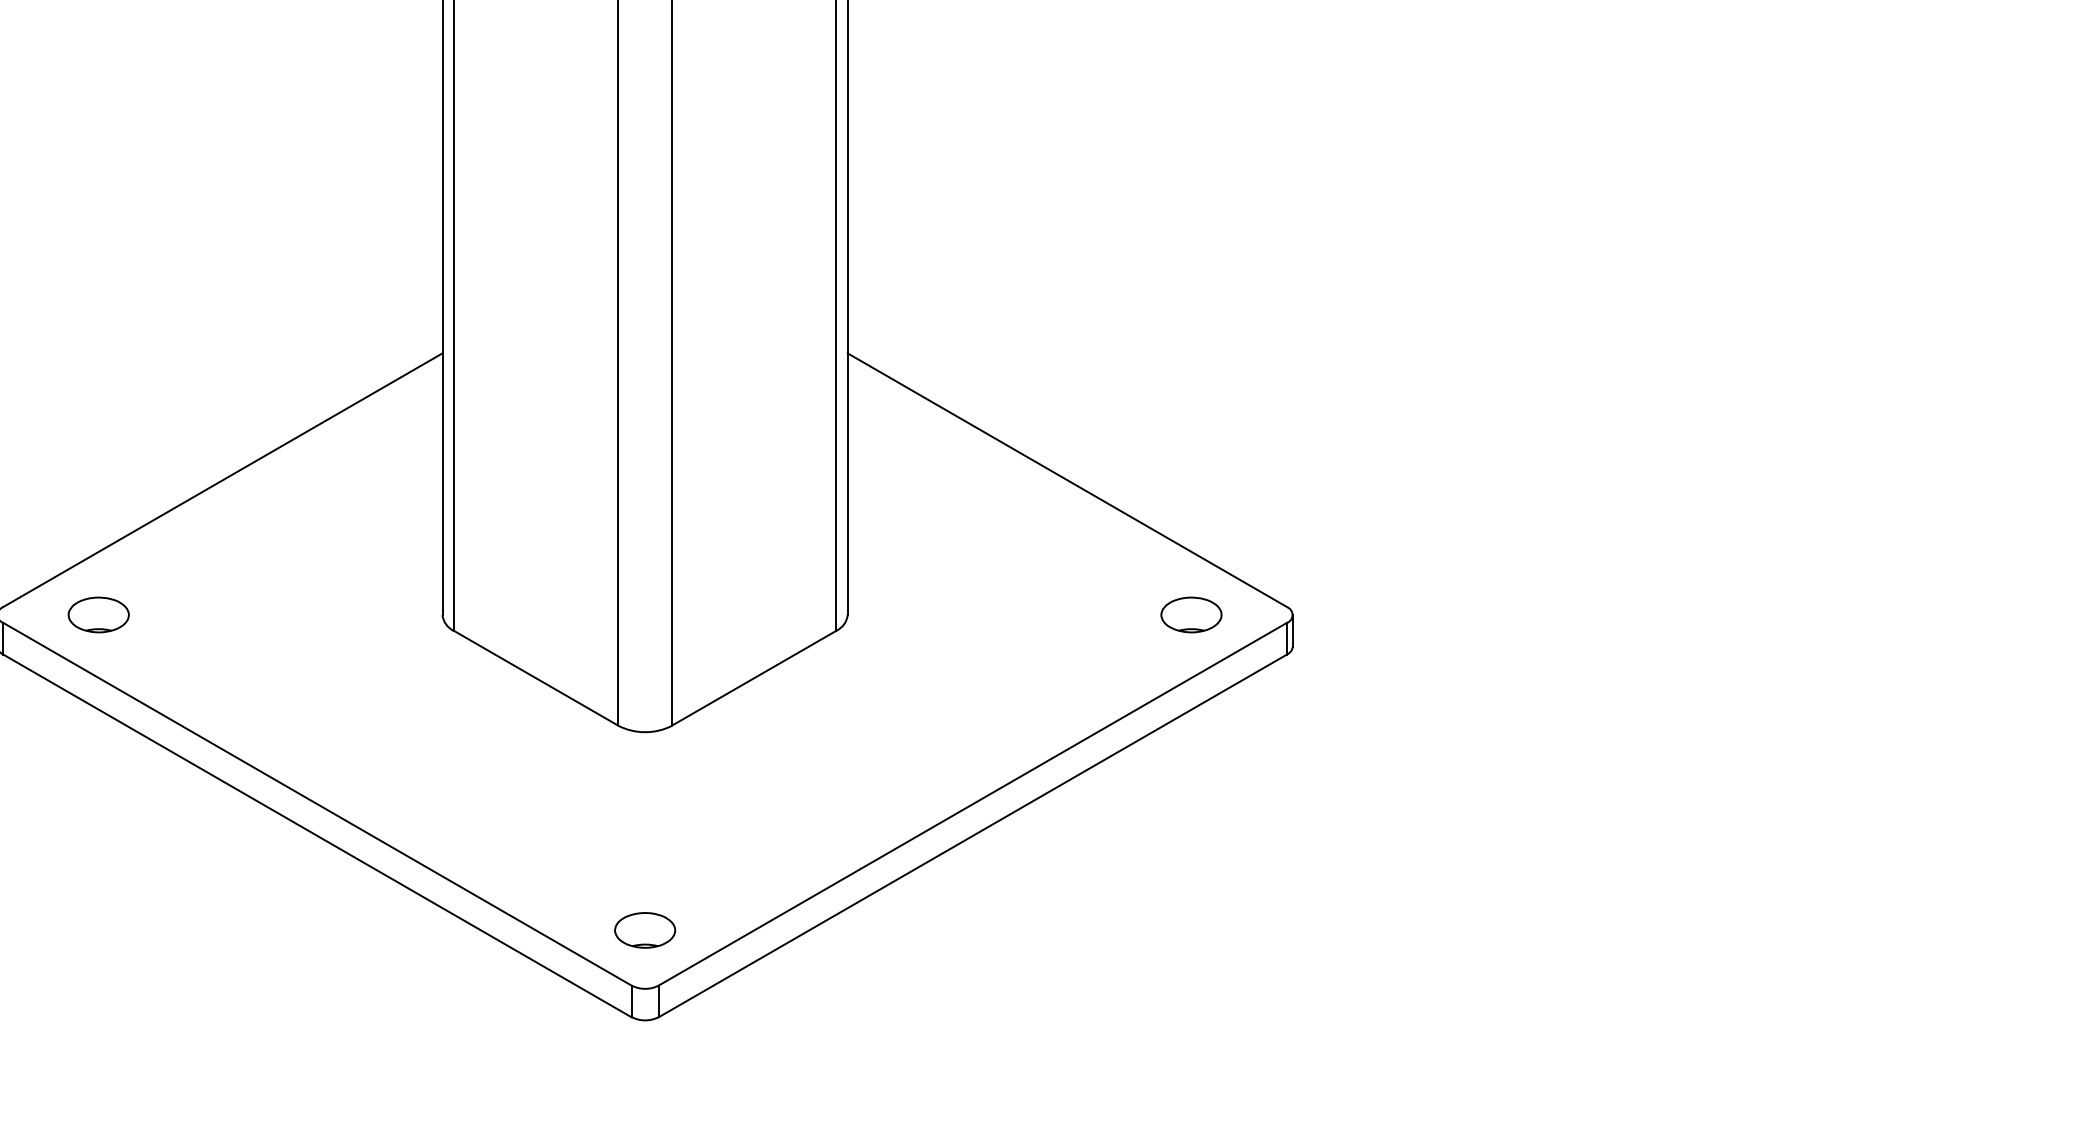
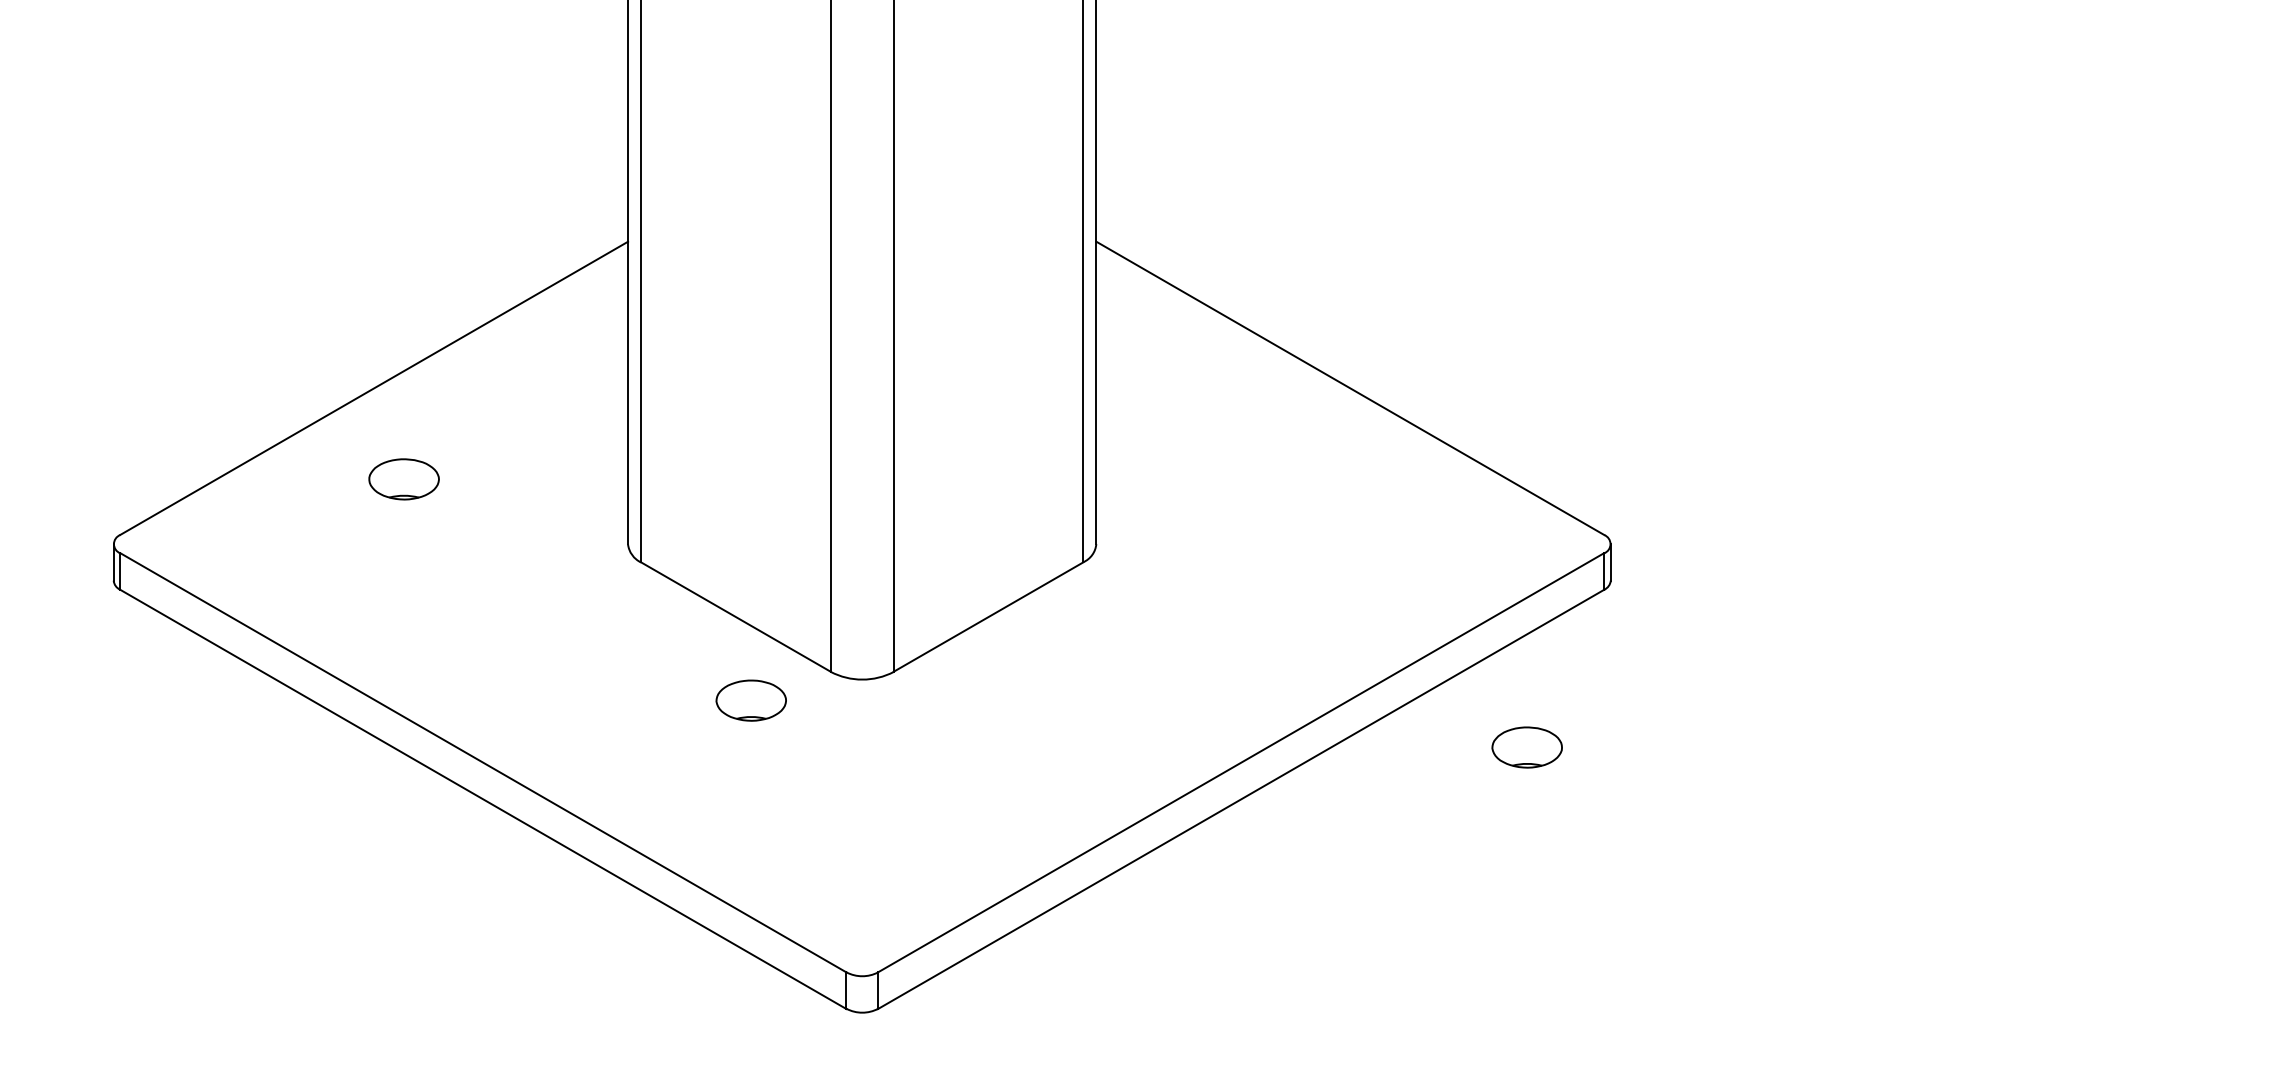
part: (98, 614) -> (403, 478), moved
part: (1191, 614) -> (1527, 746), moved
part: (645, 930) -> (751, 700), moved

